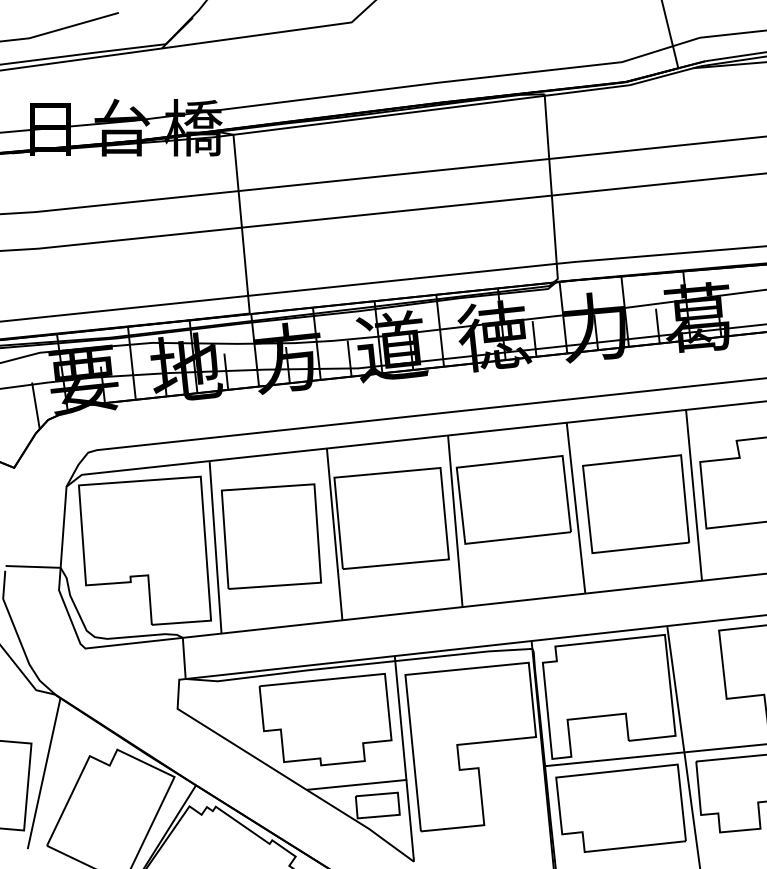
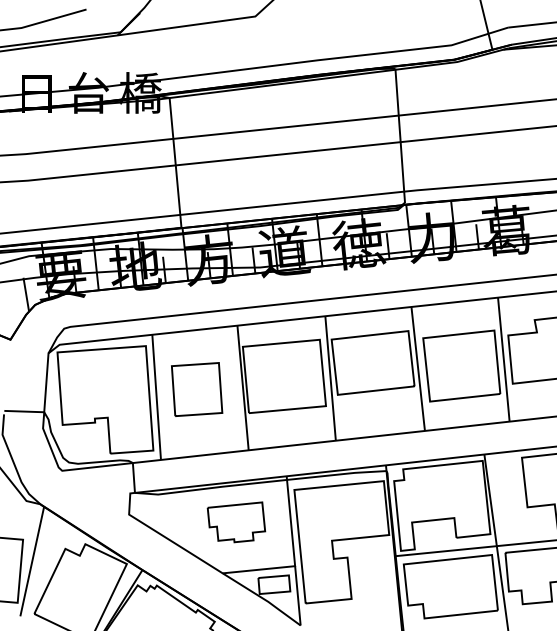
part: (270, 536) -> (196, 389), size x0.7
part: (325, 719) -> (236, 522), size x0.6

